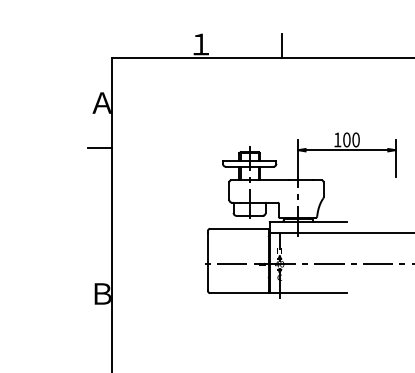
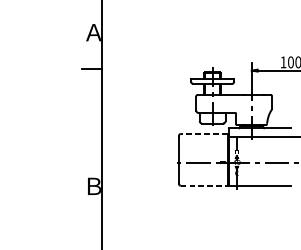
line: (238, 228) -> (203, 133), solid -> dashed
line: (239, 293) -> (204, 186), solid -> dashed

